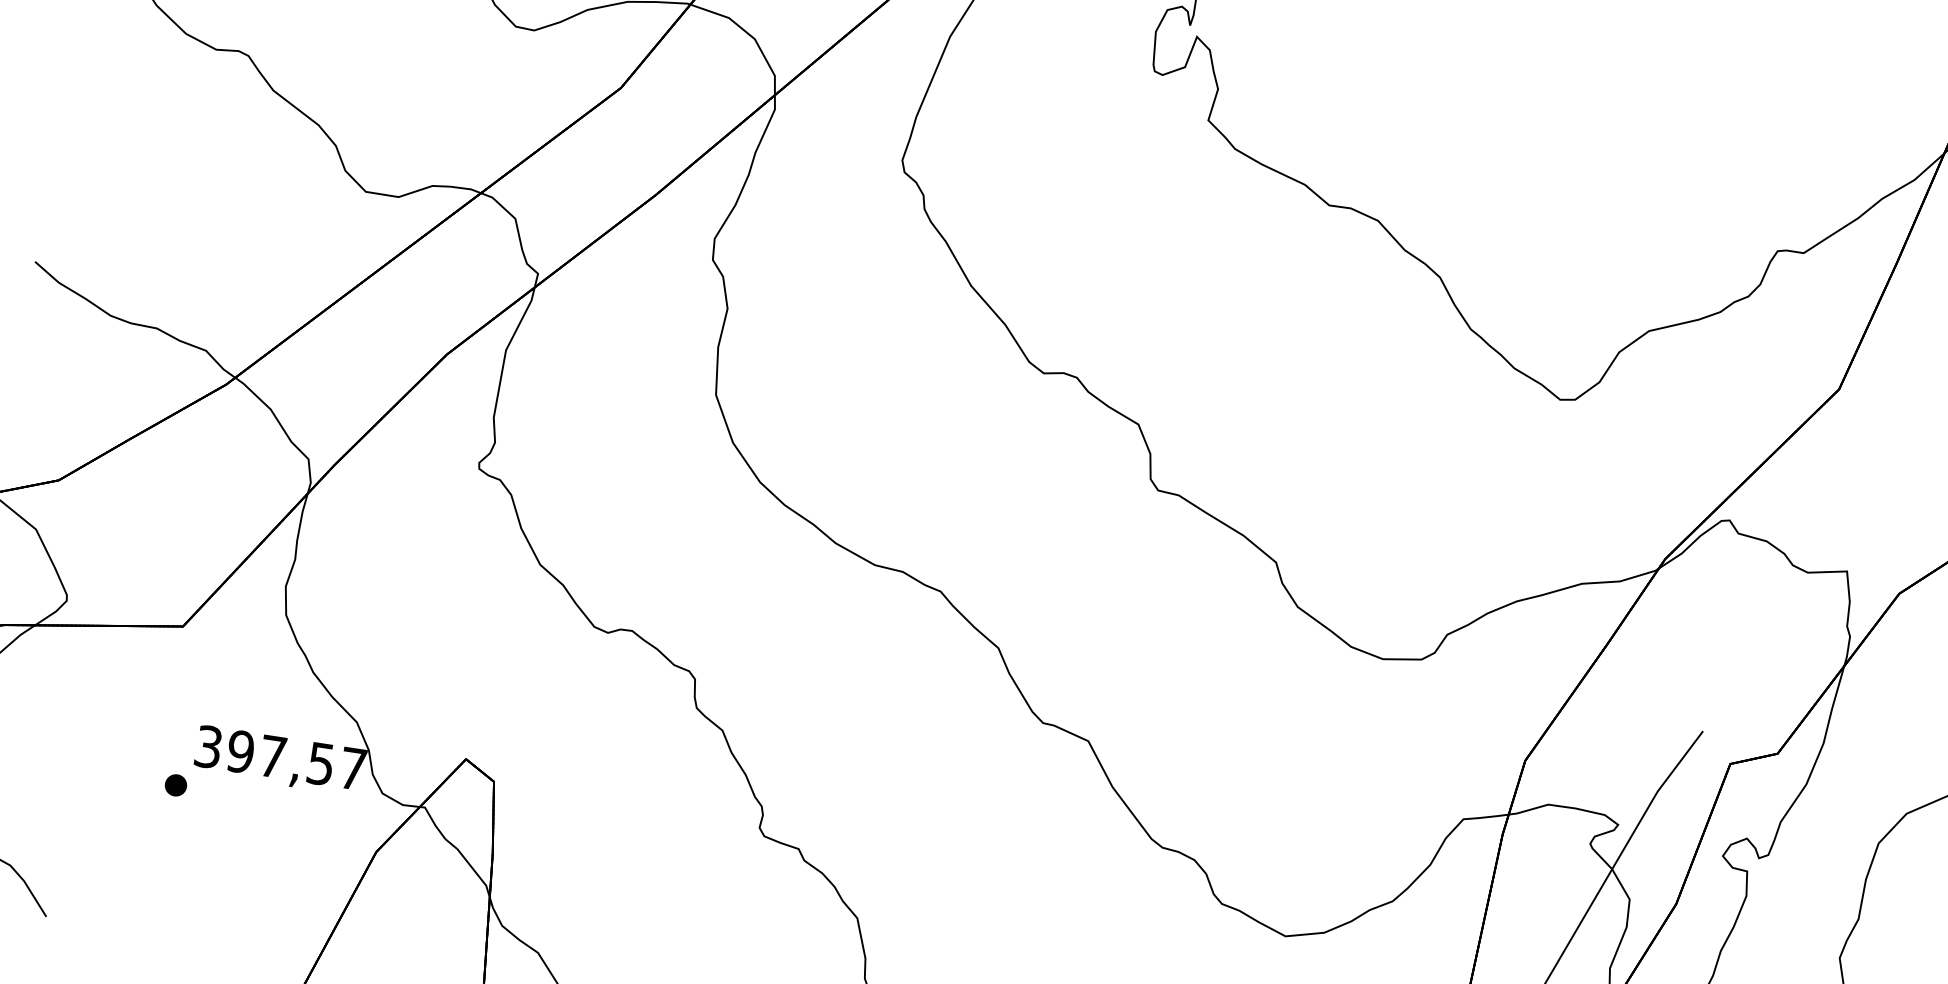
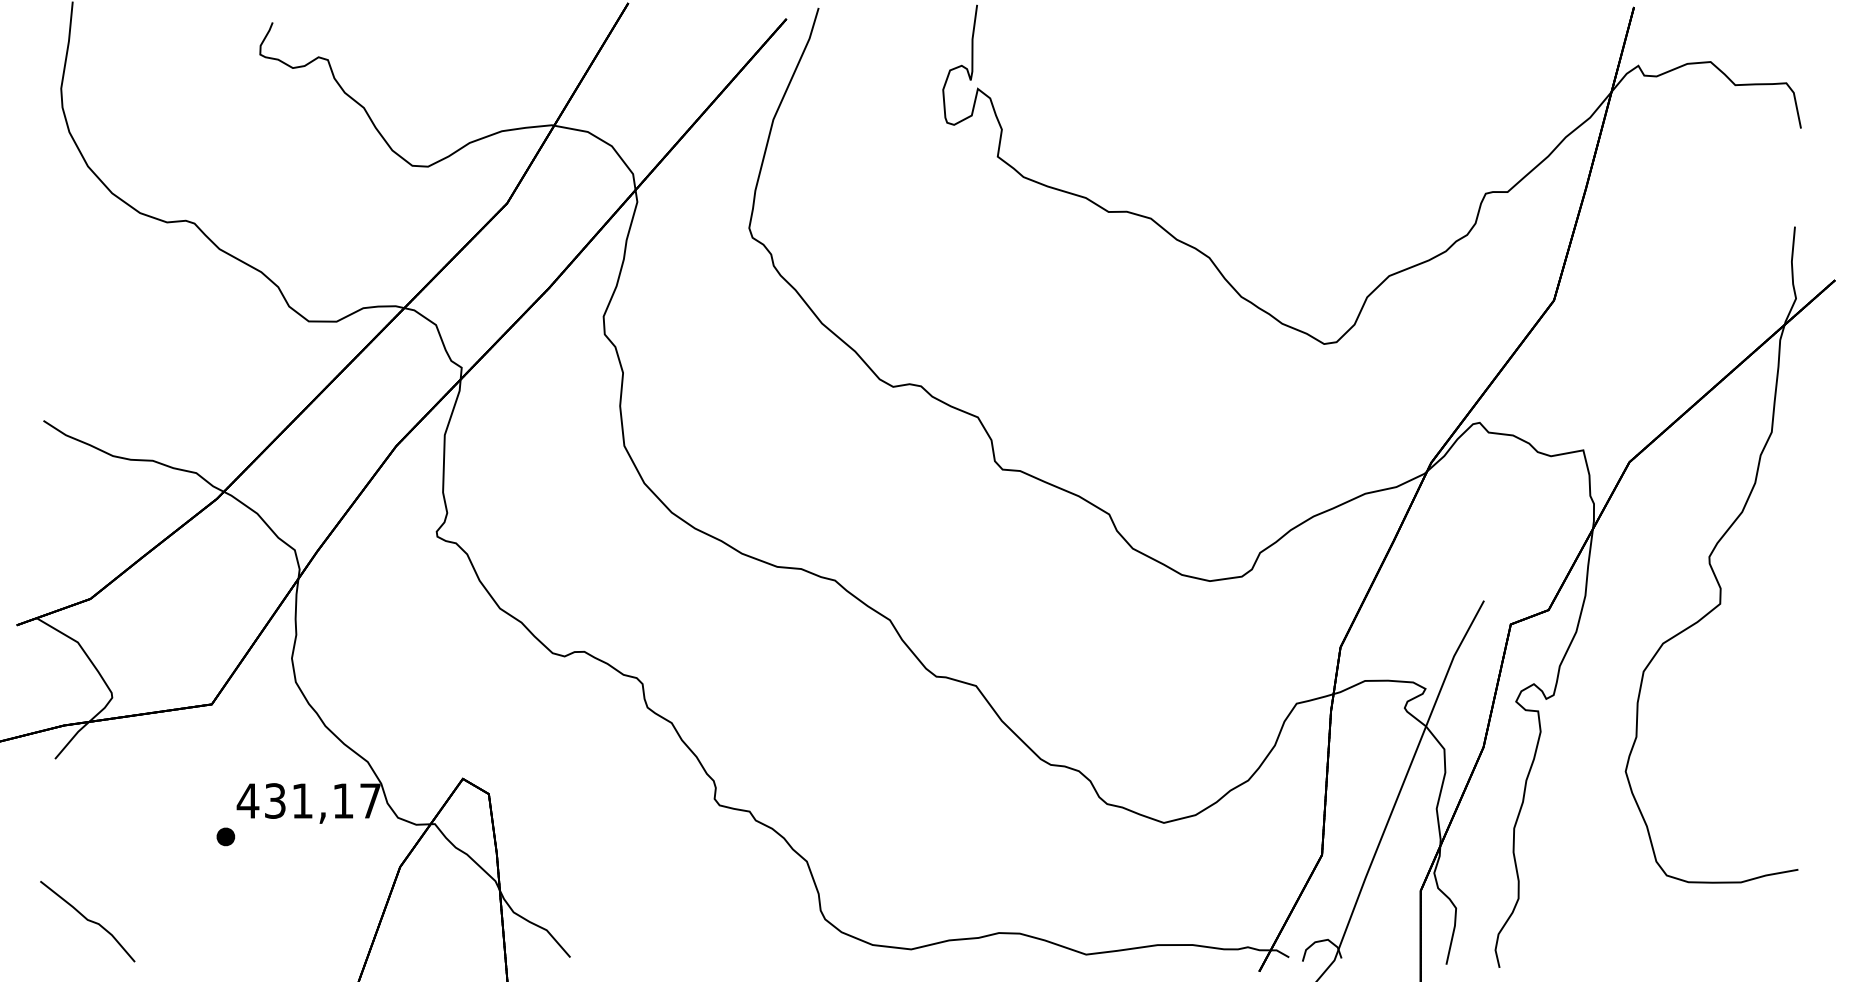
text: (263, 754) -> (294, 800), 397,57 -> 431,17

